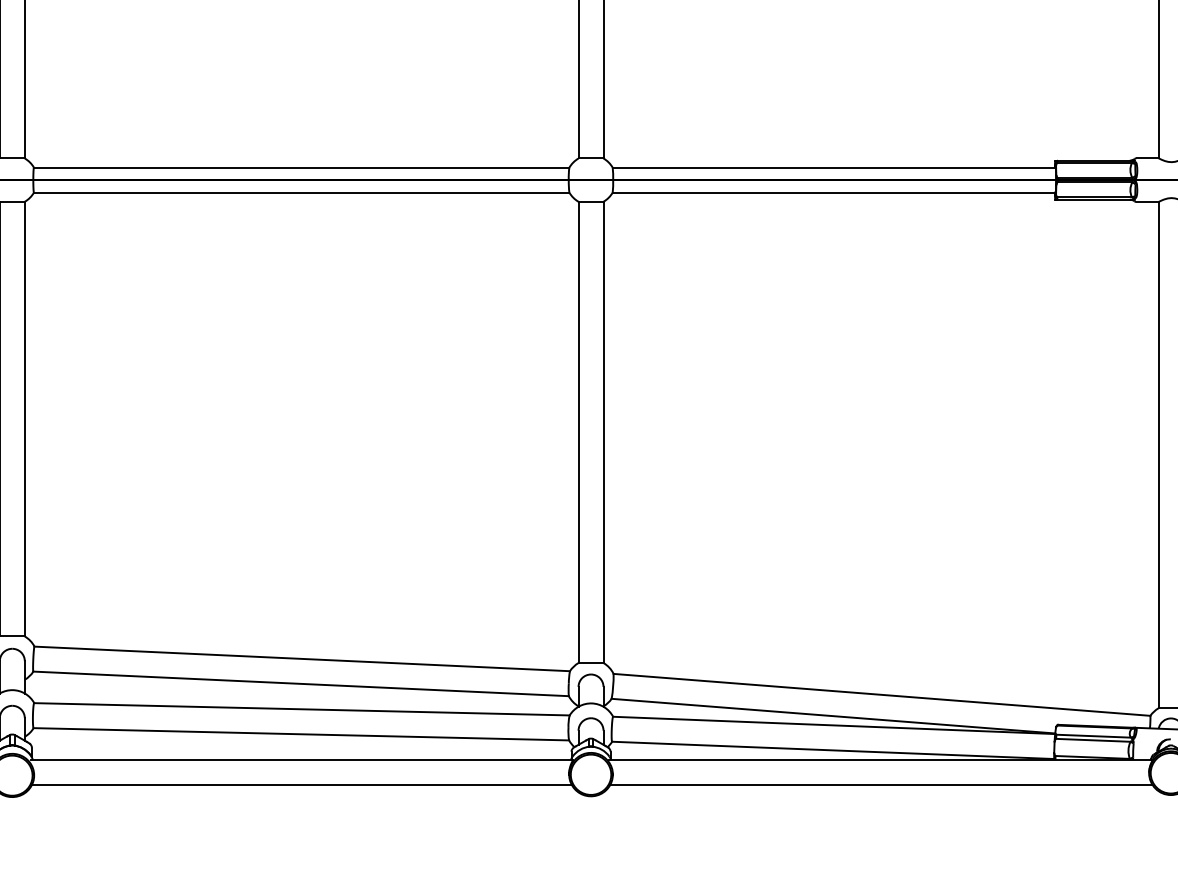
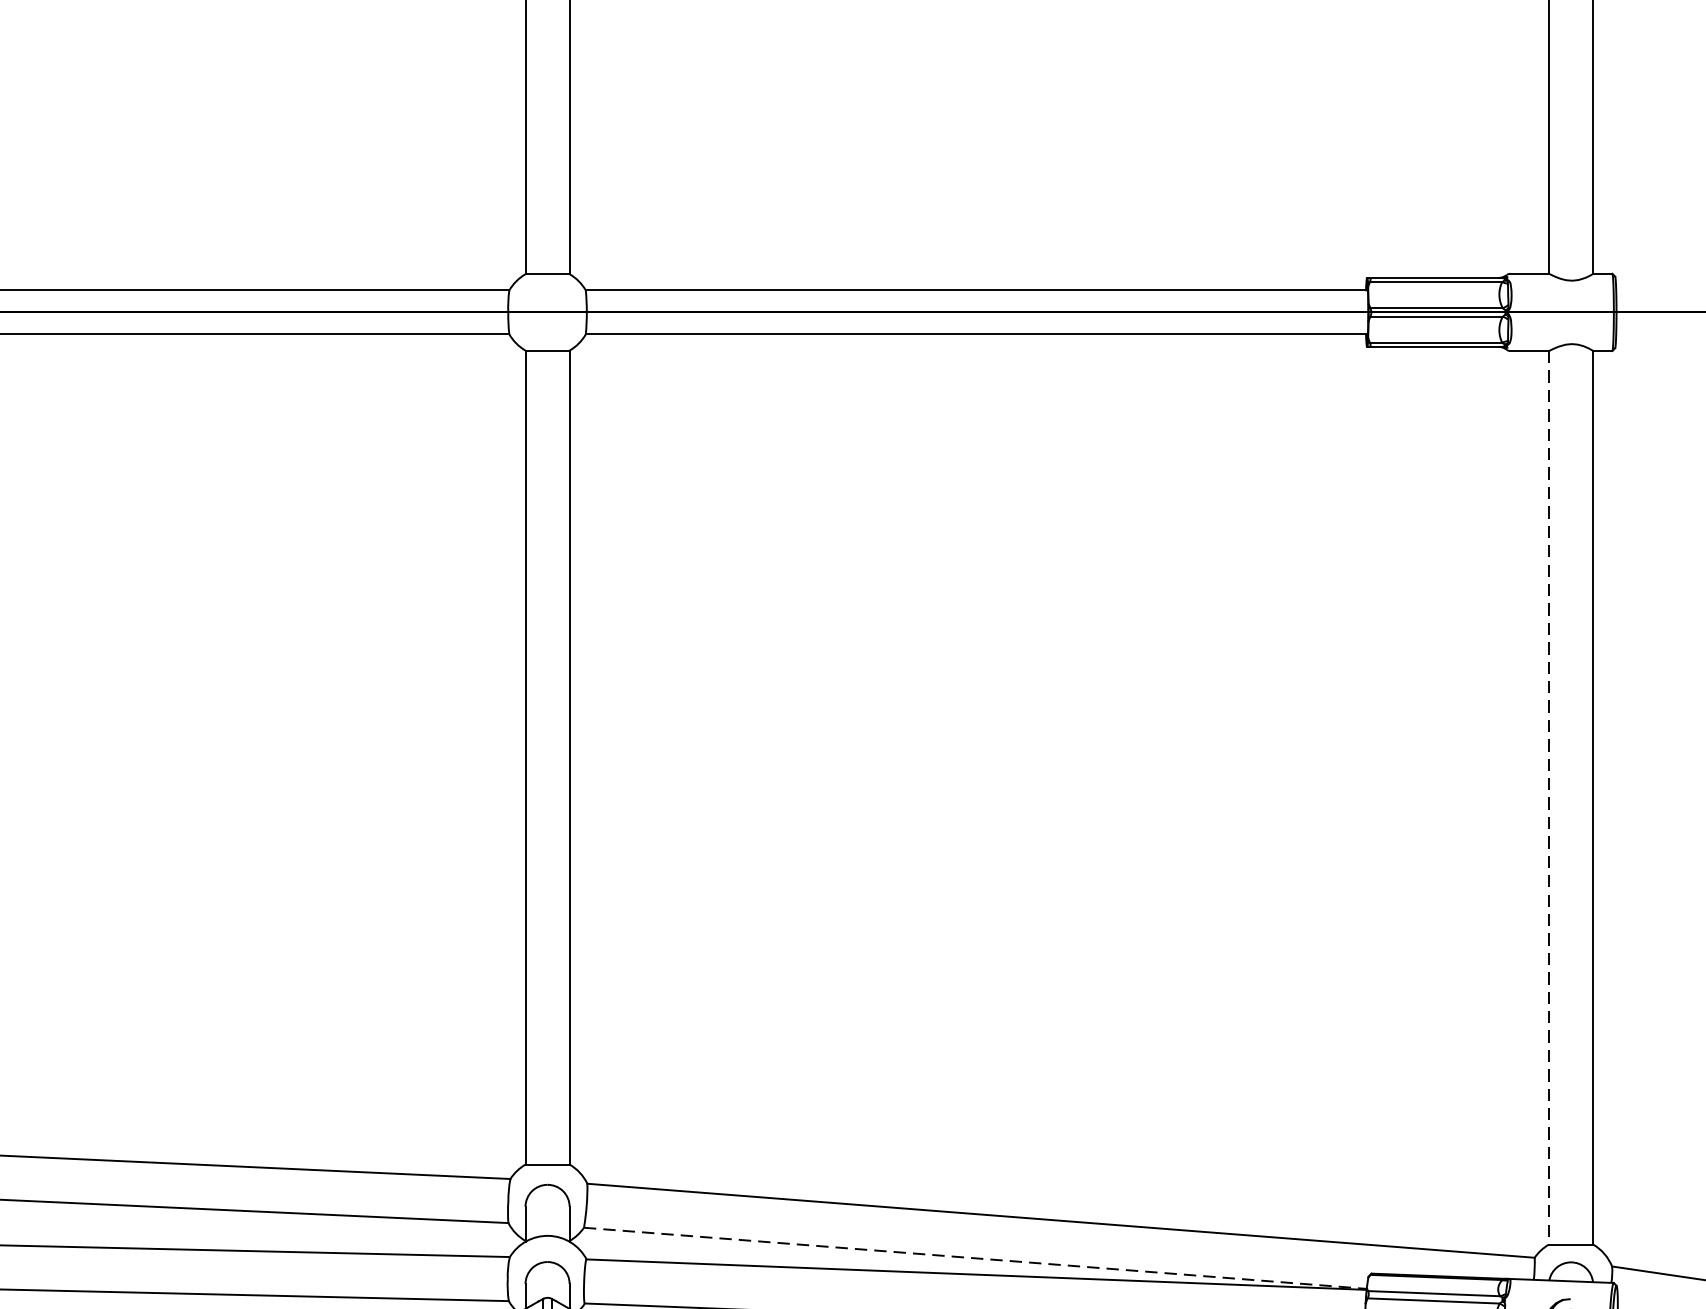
line: (1158, 455) -> (1548, 798), solid -> dashed
line: (833, 716) -> (975, 1258), solid -> dashed

